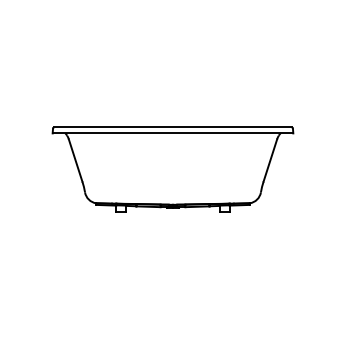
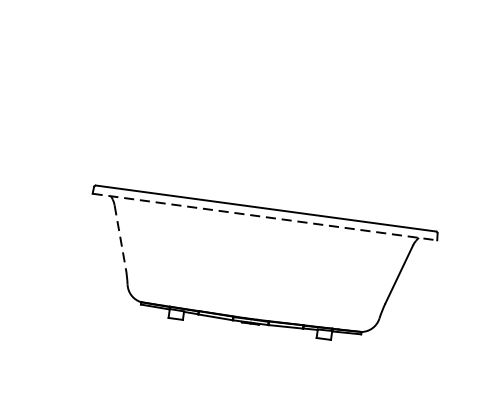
line: (173, 133) -> (265, 217), solid -> dashed
line: (75, 160) -> (120, 236), solid -> dashed

